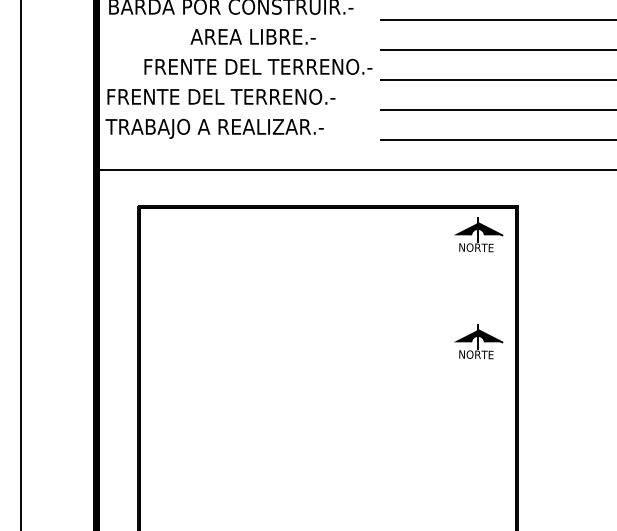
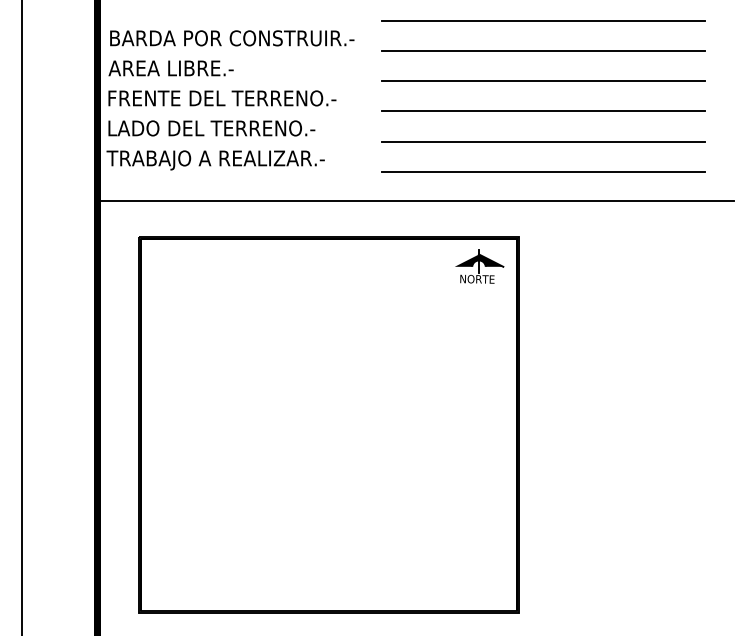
text: (252, 36) -> (170, 68), moved
text: (258, 66) -> (222, 98), moved
text: (222, 96) -> (223, 128), FRENTE DEL TERRENO.- -> LADO DEL TERRENO.-
part: (478, 341) -> (479, 373), removed

